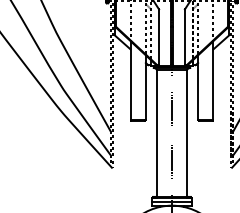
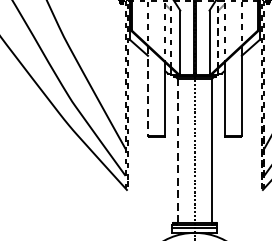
line: (130, 81) -> (147, 92), solid -> dashed
line: (157, 133) -> (178, 151), solid -> dashed

